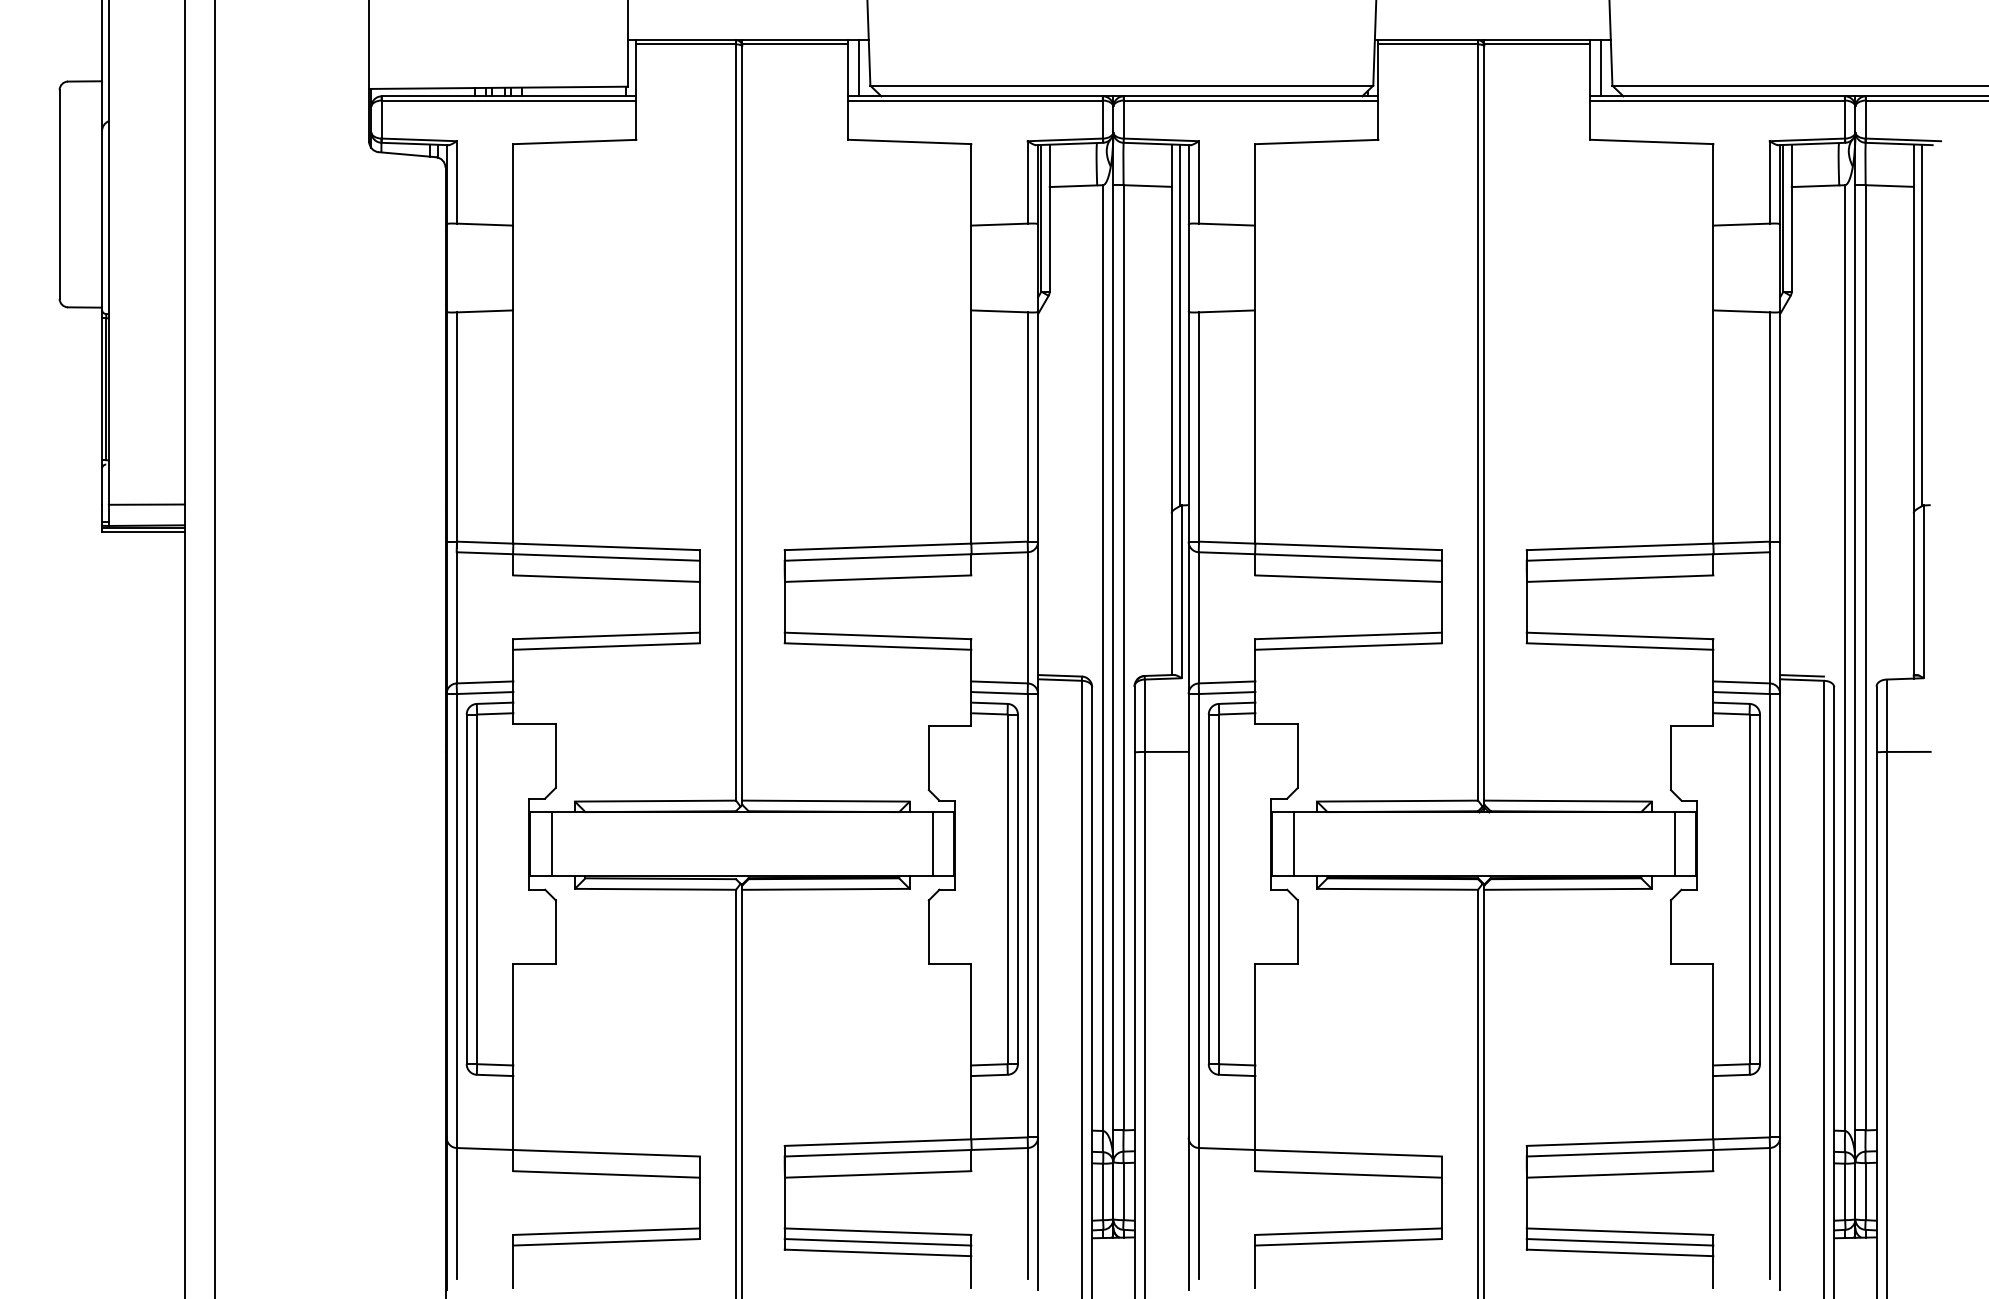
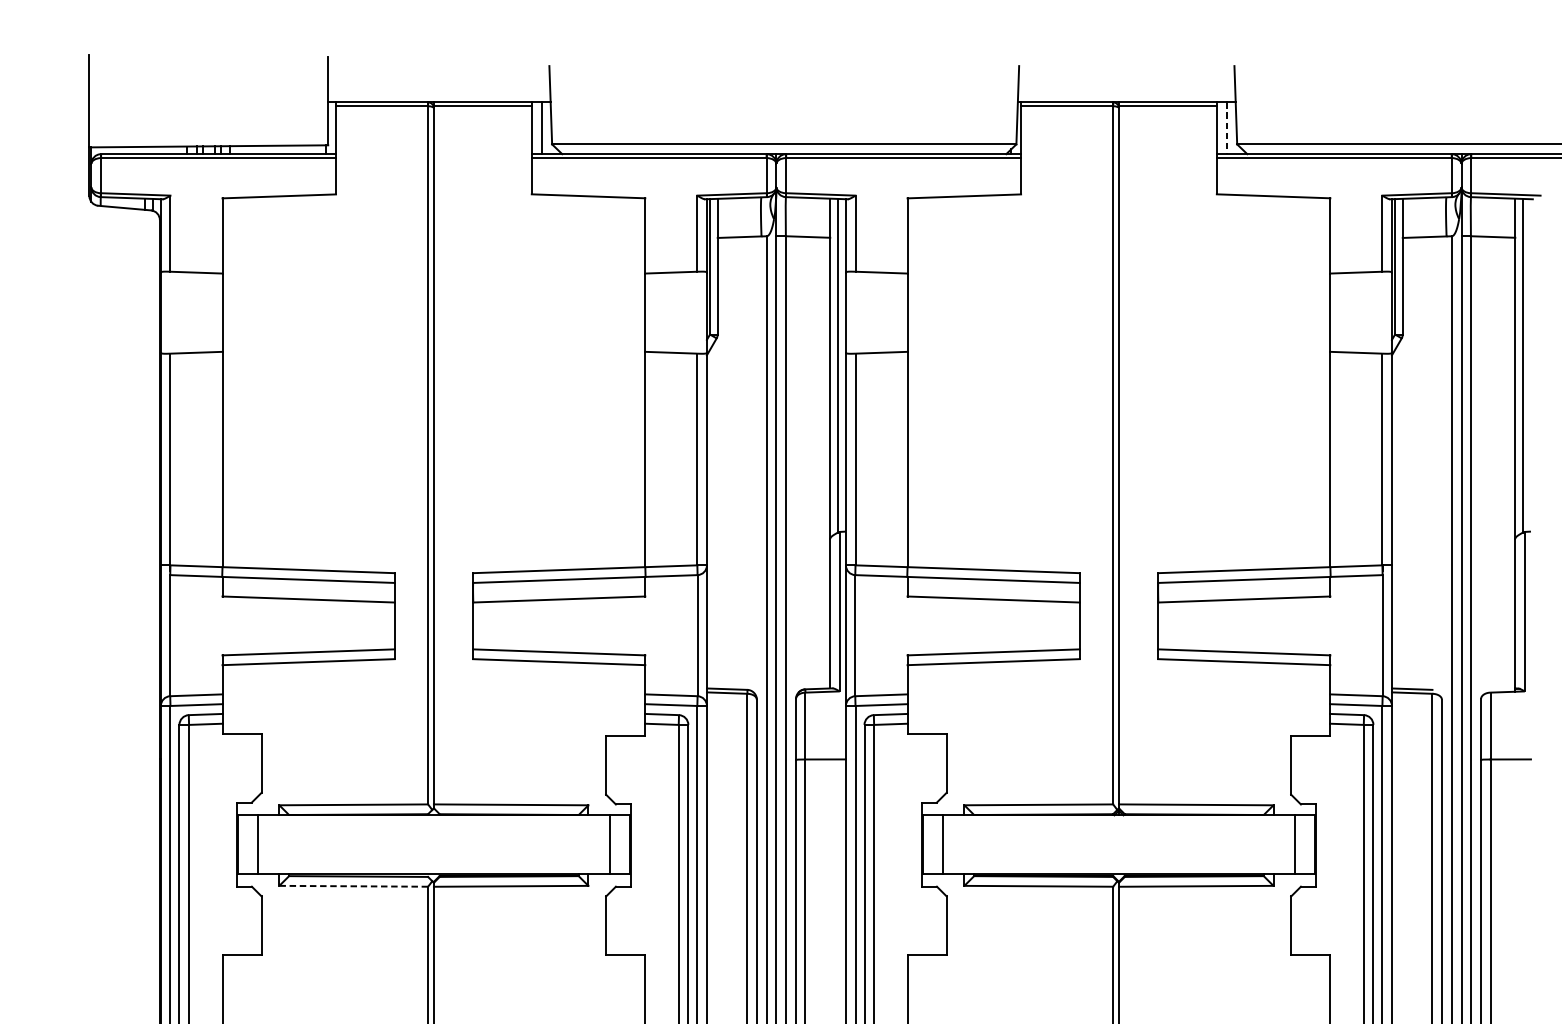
line: (1601, 68) -> (1227, 128), solid -> dashed
line: (655, 889) -> (353, 886), solid -> dashed

